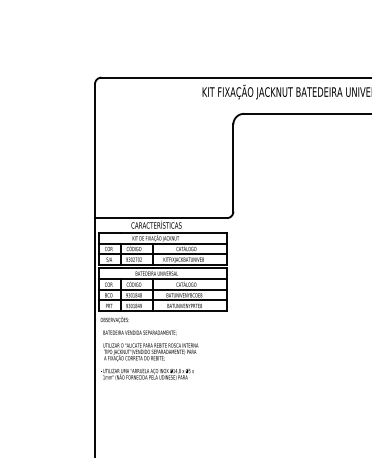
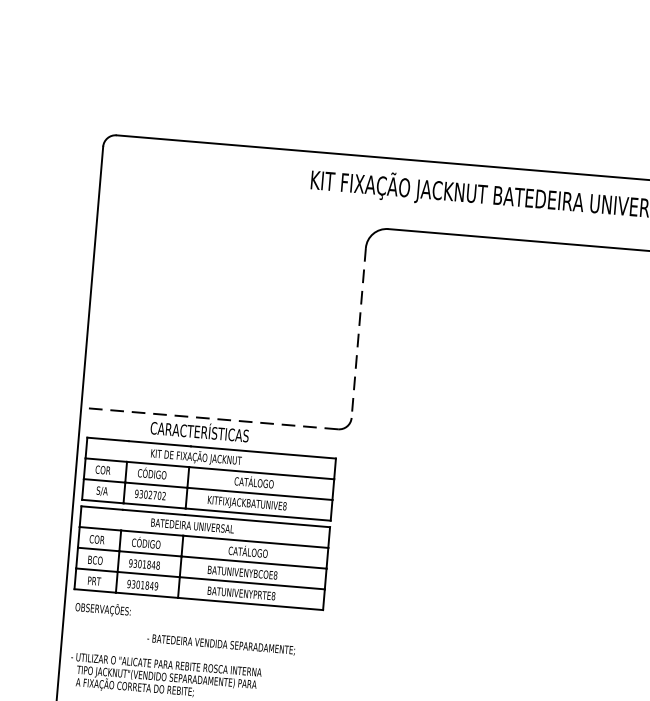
line: (233, 168) -> (358, 333), solid -> dashed
line: (161, 218) -> (210, 419), solid -> dashed
text: (139, 332) -> (223, 643), moved

